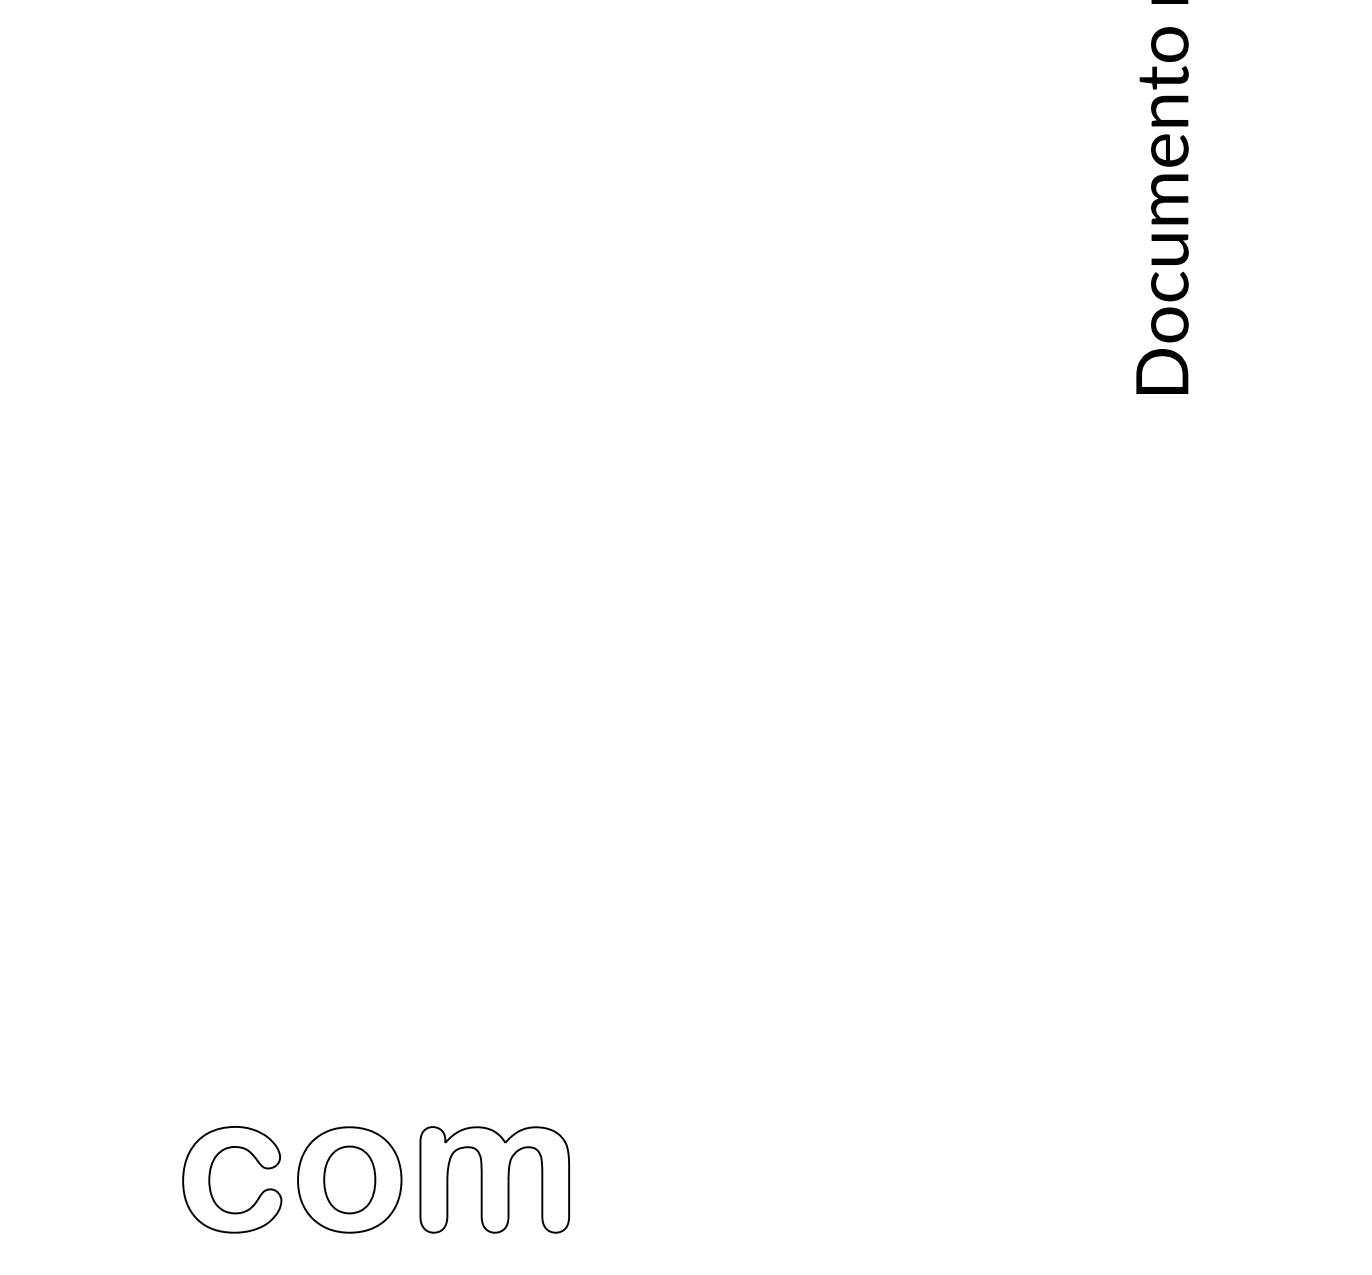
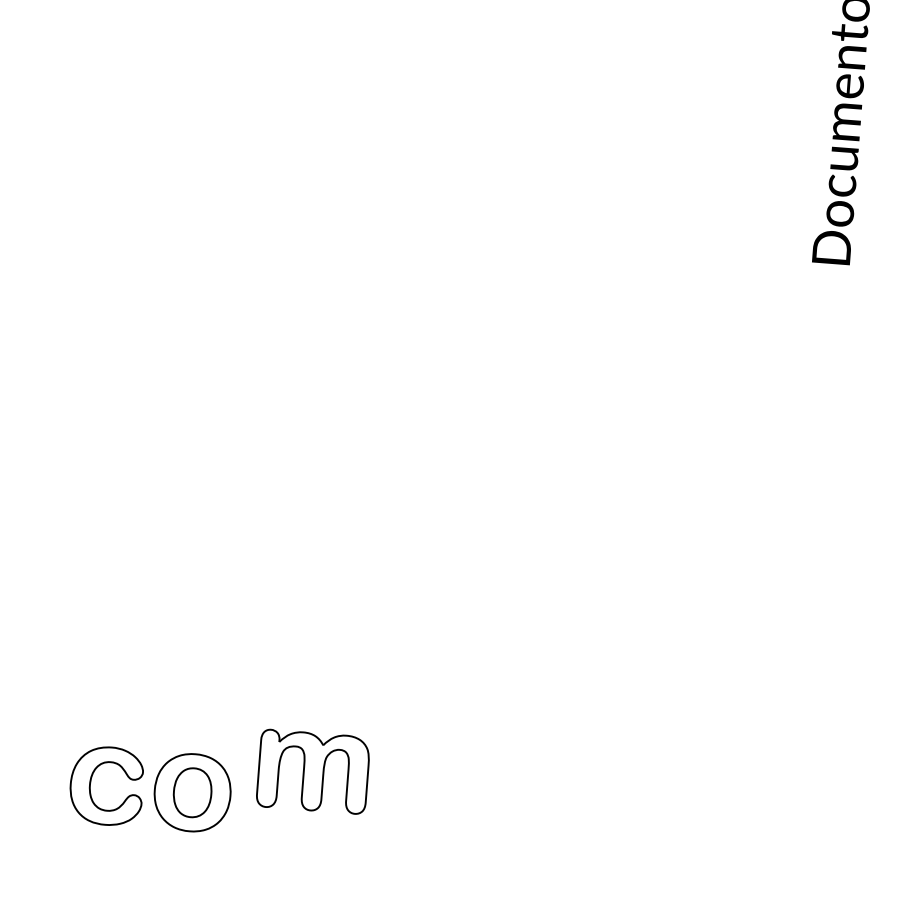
part: (494, 1179) -> (313, 771), moved

